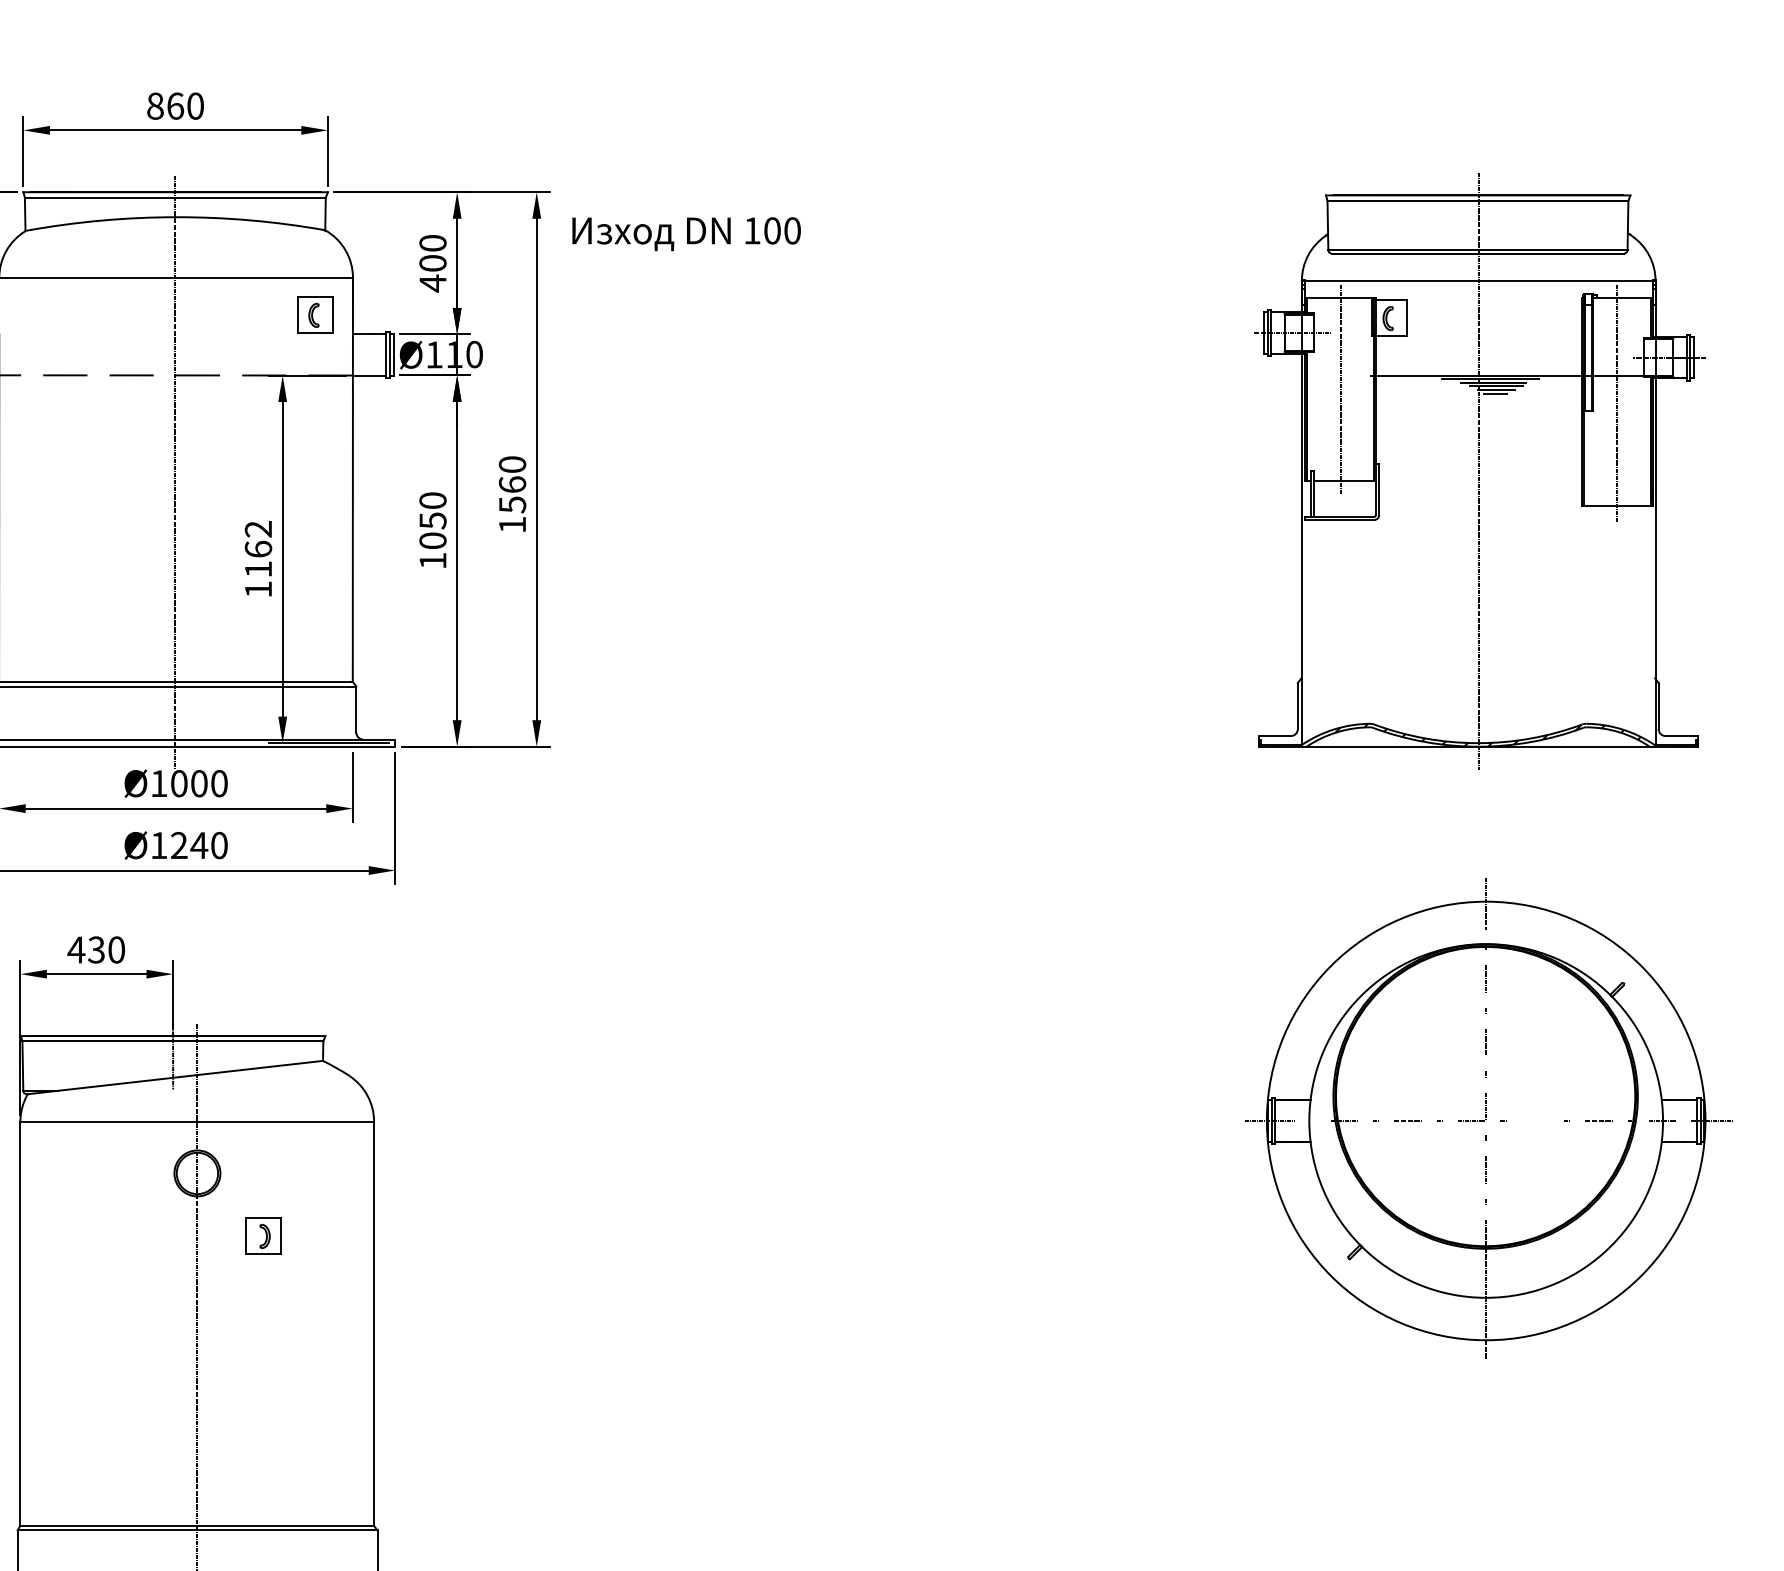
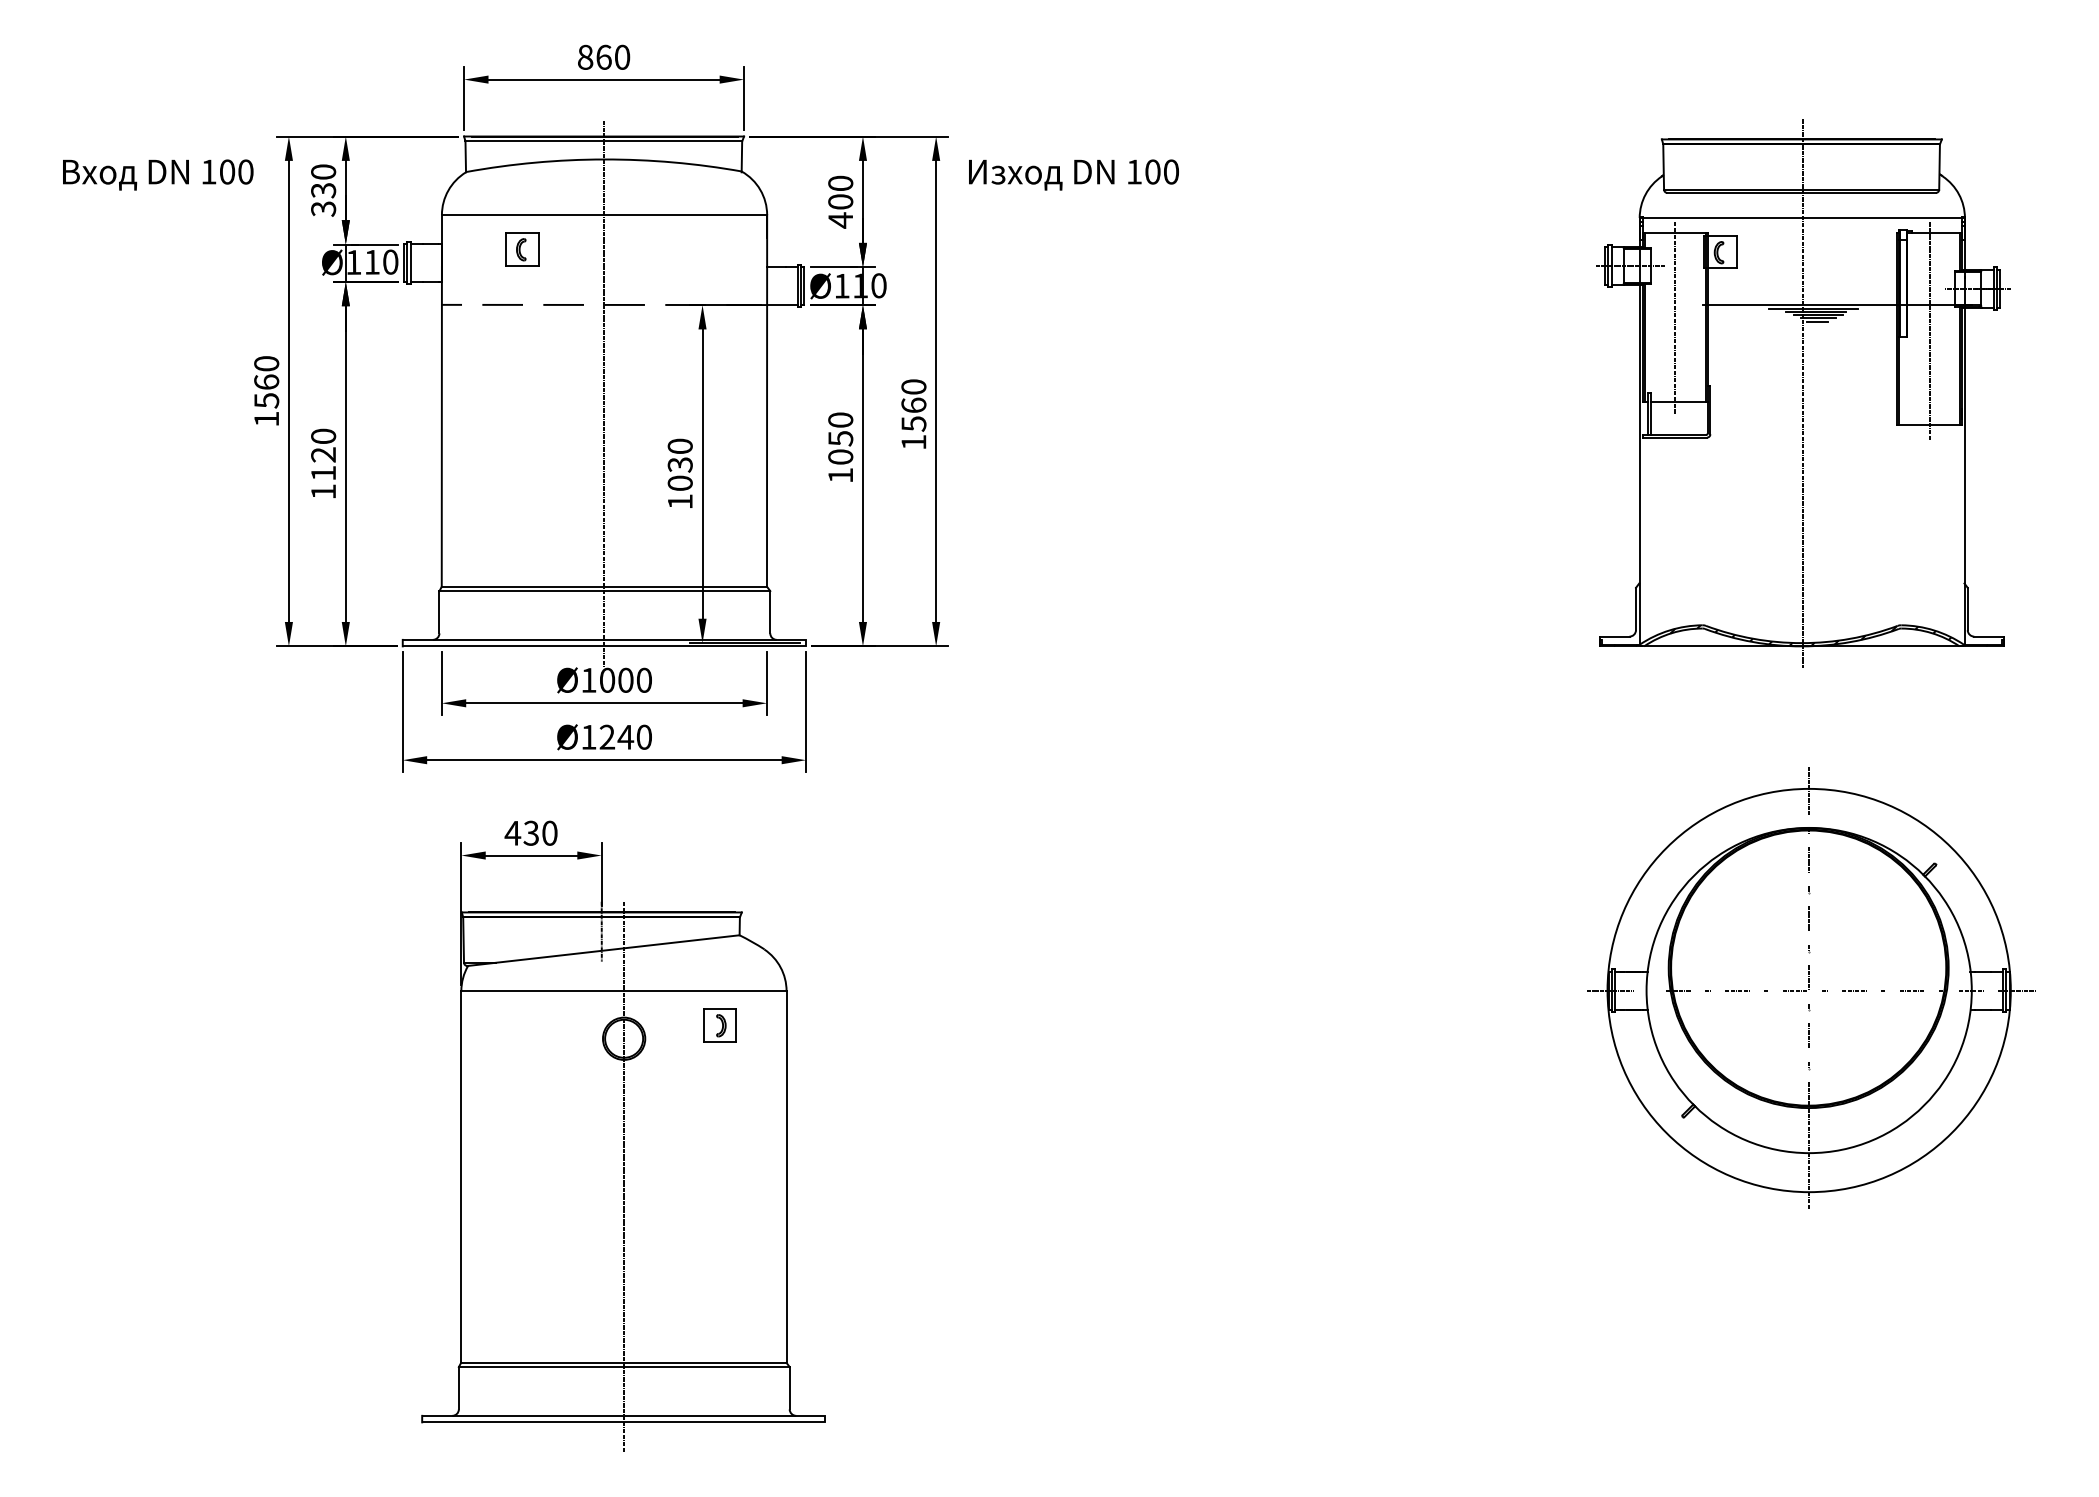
part: (315, 315) -> (522, 249), moved
text: (257, 548) -> (679, 464), 1162 -> 1030
line: (1534, 1120) -> (1853, 990), added
part: (263, 1236) -> (719, 1025), moved

